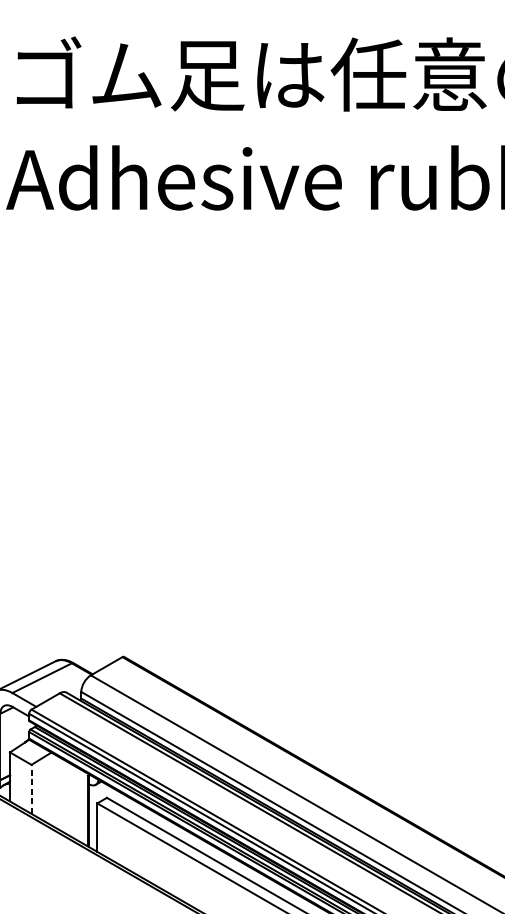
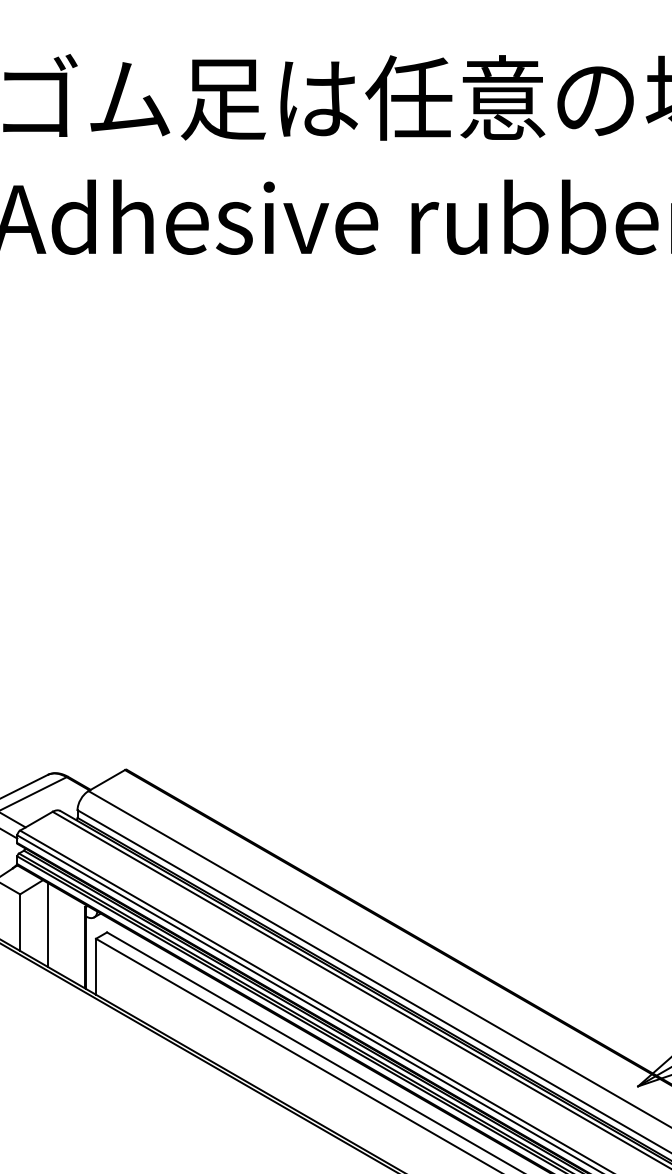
line: (31, 789) -> (20, 922), dashed -> solid
line: (55, 790) -> (47, 924), added

